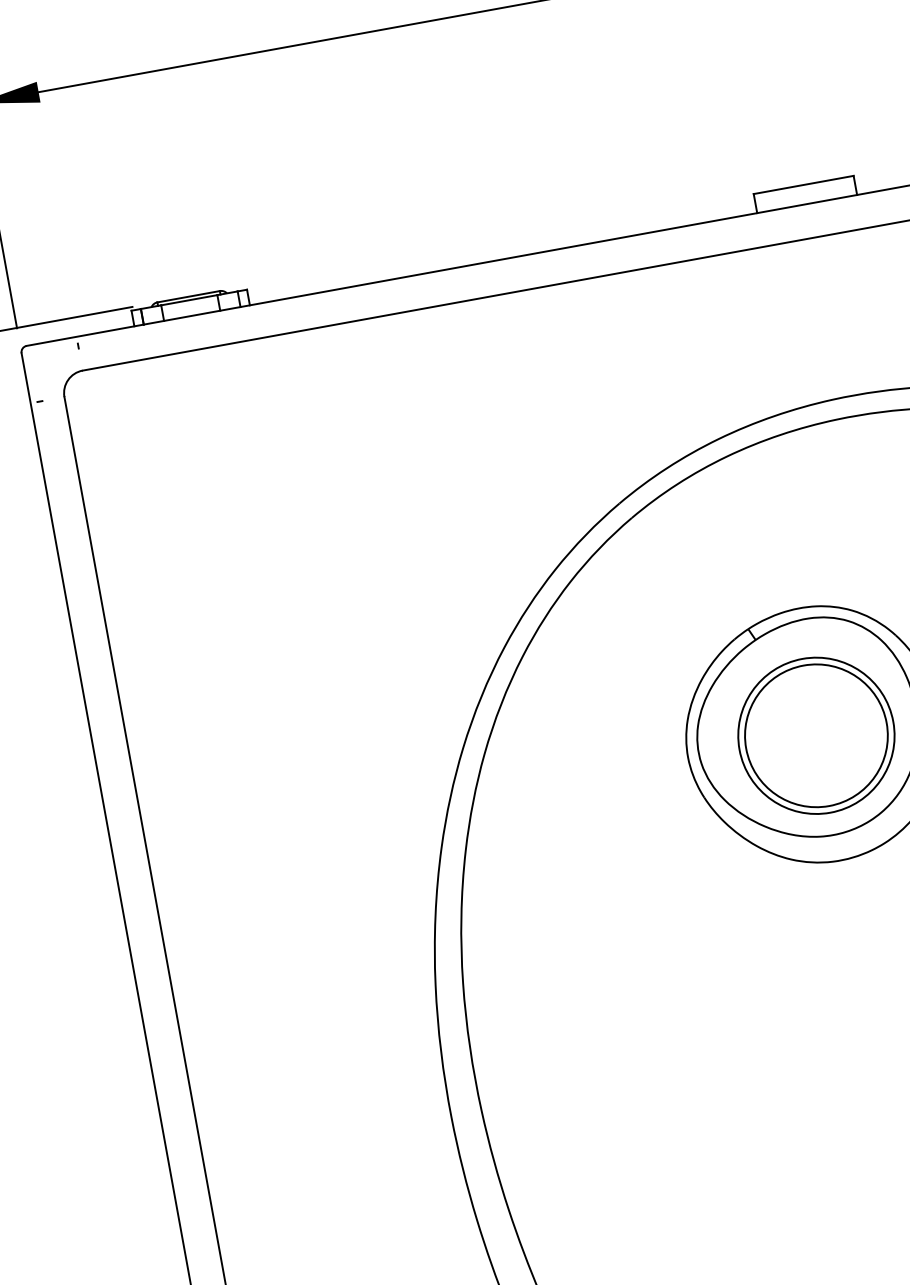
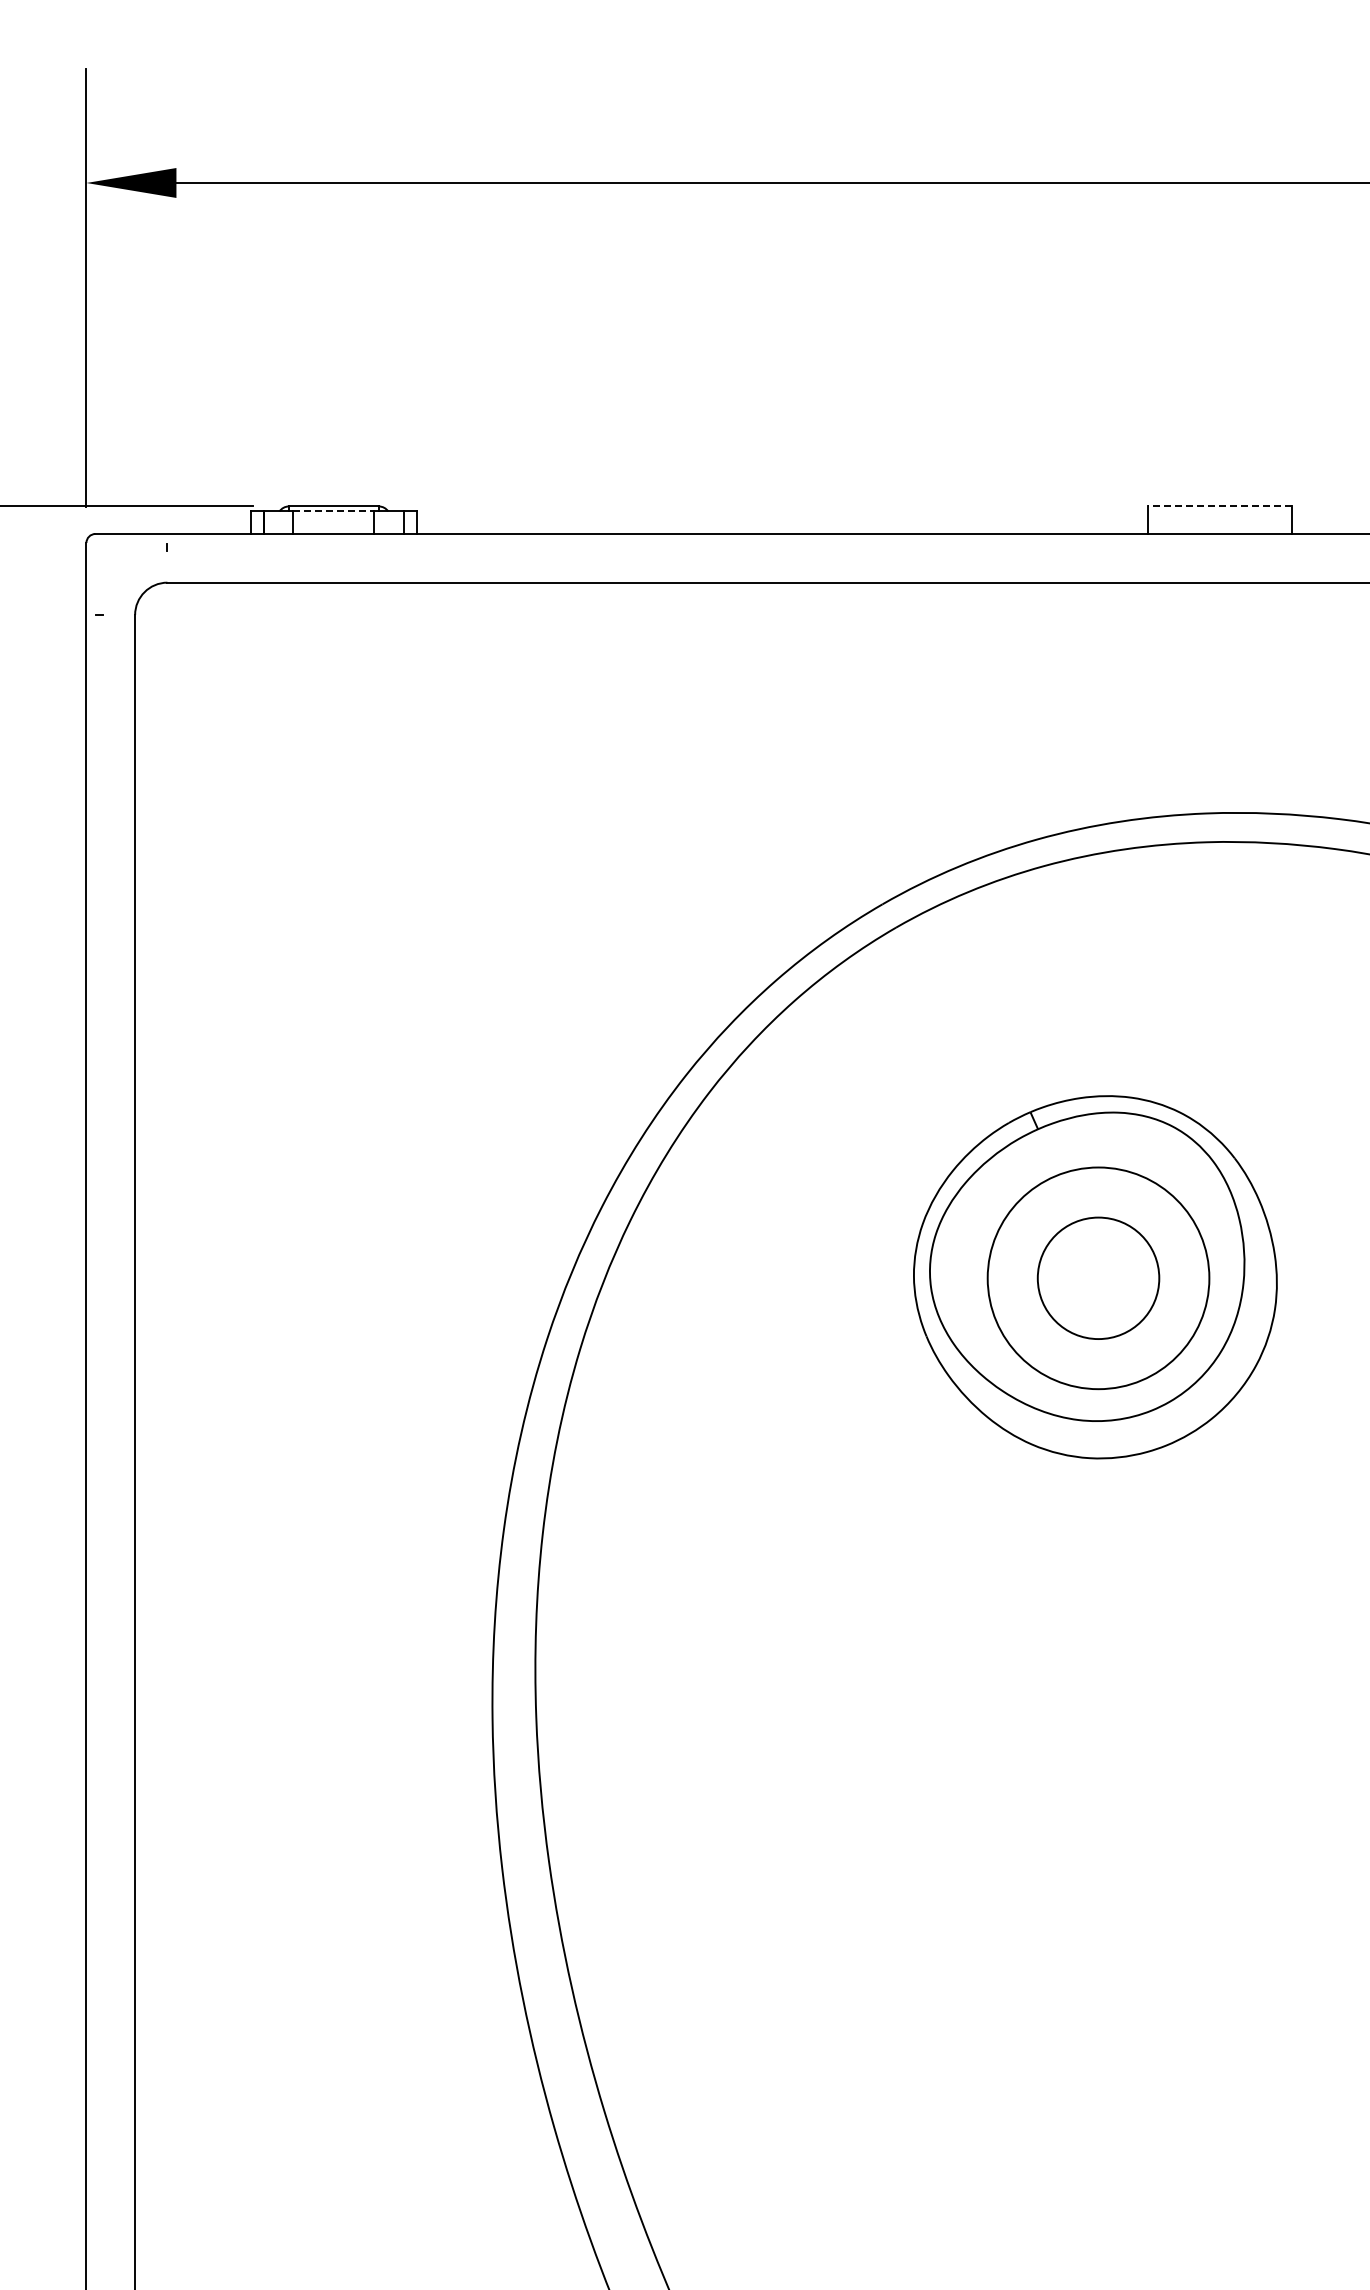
line: (803, 185) -> (1219, 506), solid -> dashed
line: (189, 300) -> (334, 511), solid -> dashed
circle: (816, 735) -> (1098, 1278), size x0.6

